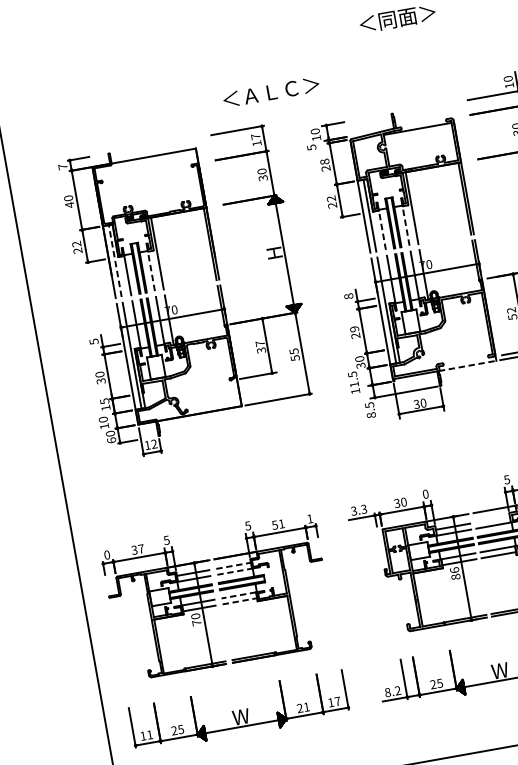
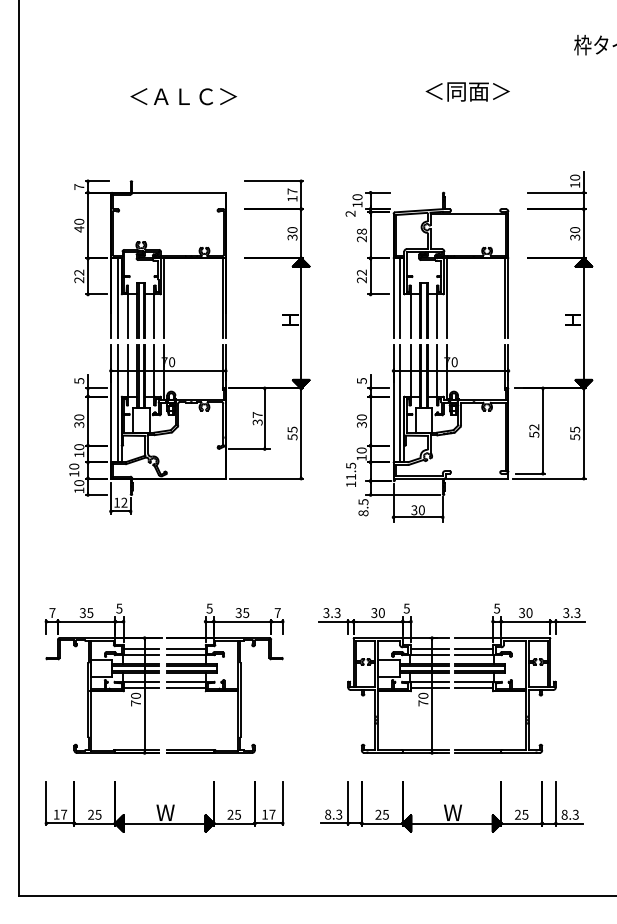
text: (271, 92) -> (183, 96), moved
text: (311, 147) -> (350, 213), 5 -> 2
line: (406, 225) -> (437, 315), dashed -> solid
line: (382, 230) -> (410, 316), dashed -> solid
line: (115, 261) -> (117, 298), dashed -> solid
line: (151, 270) -> (154, 315), dashed -> solid
text: (348, 295) -> (361, 380), 8 -> 5
text: (354, 332) -> (361, 420), 29 -> 30
line: (467, 365) -> (476, 478), dashed -> solid
text: (360, 366) -> (361, 458), 30 -> 10
text: (104, 401) -> (79, 447), 15 -> 10
text: (111, 440) -> (79, 490), 60 -> 10
text: (425, 494) -> (406, 608), 0 -> 5
text: (309, 518) -> (277, 612), 1 -> 7
line: (492, 519) -> (473, 648), added
text: (278, 524) -> (242, 612), 51 -> 35
text: (141, 549) -> (90, 613), 37 -> 35
text: (107, 555) -> (52, 613), 0 -> 7
line: (233, 565) -> (186, 648), dashed -> solid
line: (234, 571) -> (186, 655), dashed -> solid
text: (455, 573) -> (423, 699), 86 -> 70
line: (238, 595) -> (185, 681), dashed -> solid
line: (240, 601) -> (186, 688), dashed -> solid
text: (398, 690) -> (339, 814), 8.2 -> 8.3
text: (306, 706) -> (237, 814), 21 -> 25
text: (150, 734) -> (64, 814), 11 -> 17

